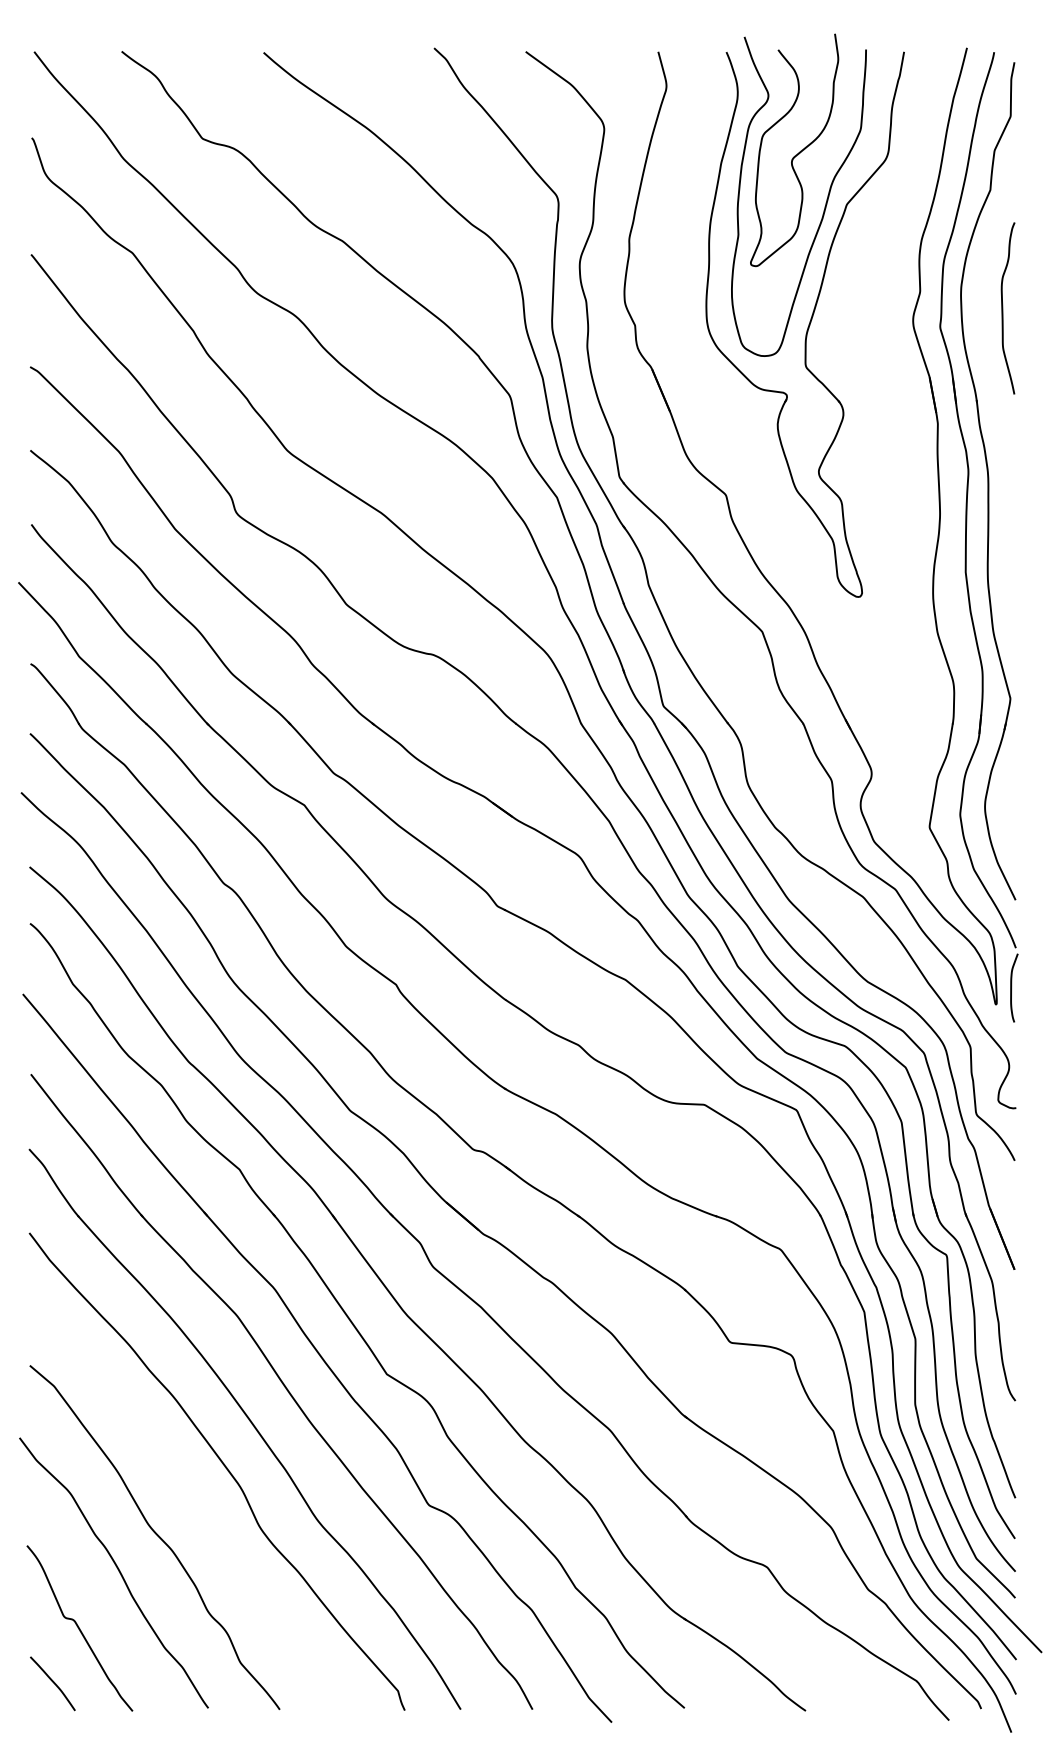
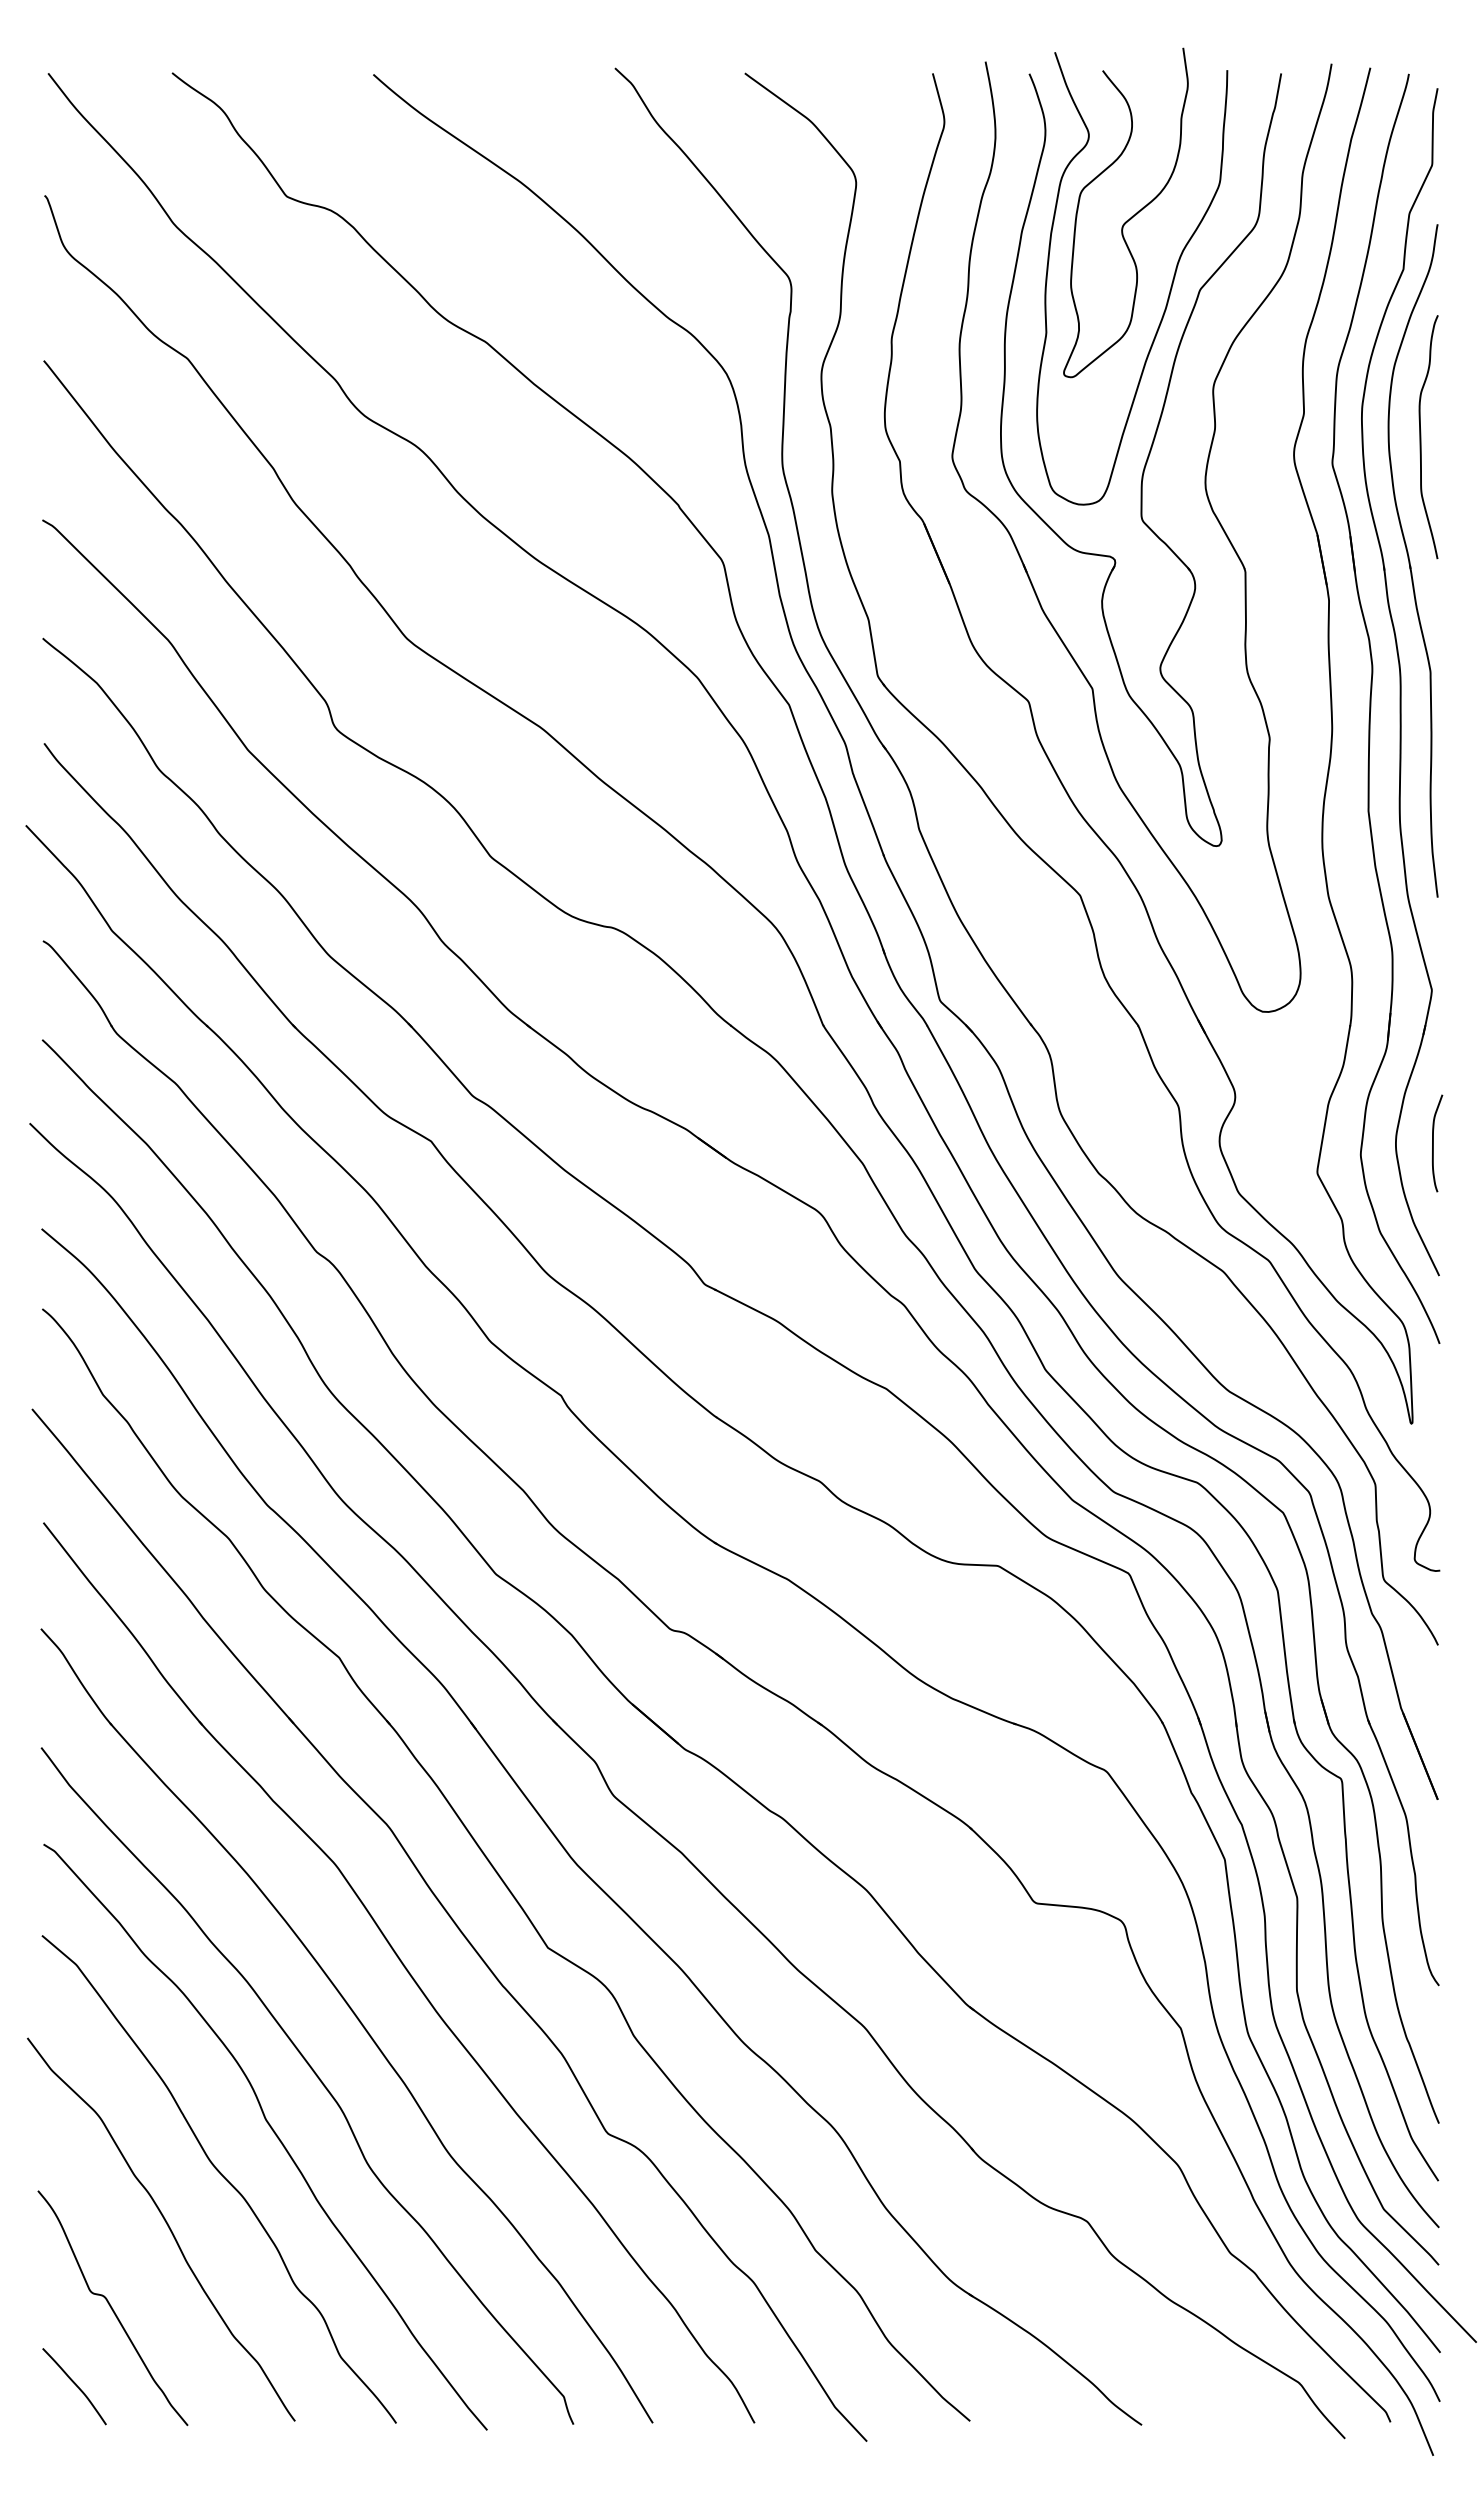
part: (854, 358) -> (1210, 508), added
part: (996, 395) -> (1412, 560), added
curve: (1011, 988) -> (1433, 1143), moved
curve: (192, 1503) -> (272, 2131), added

